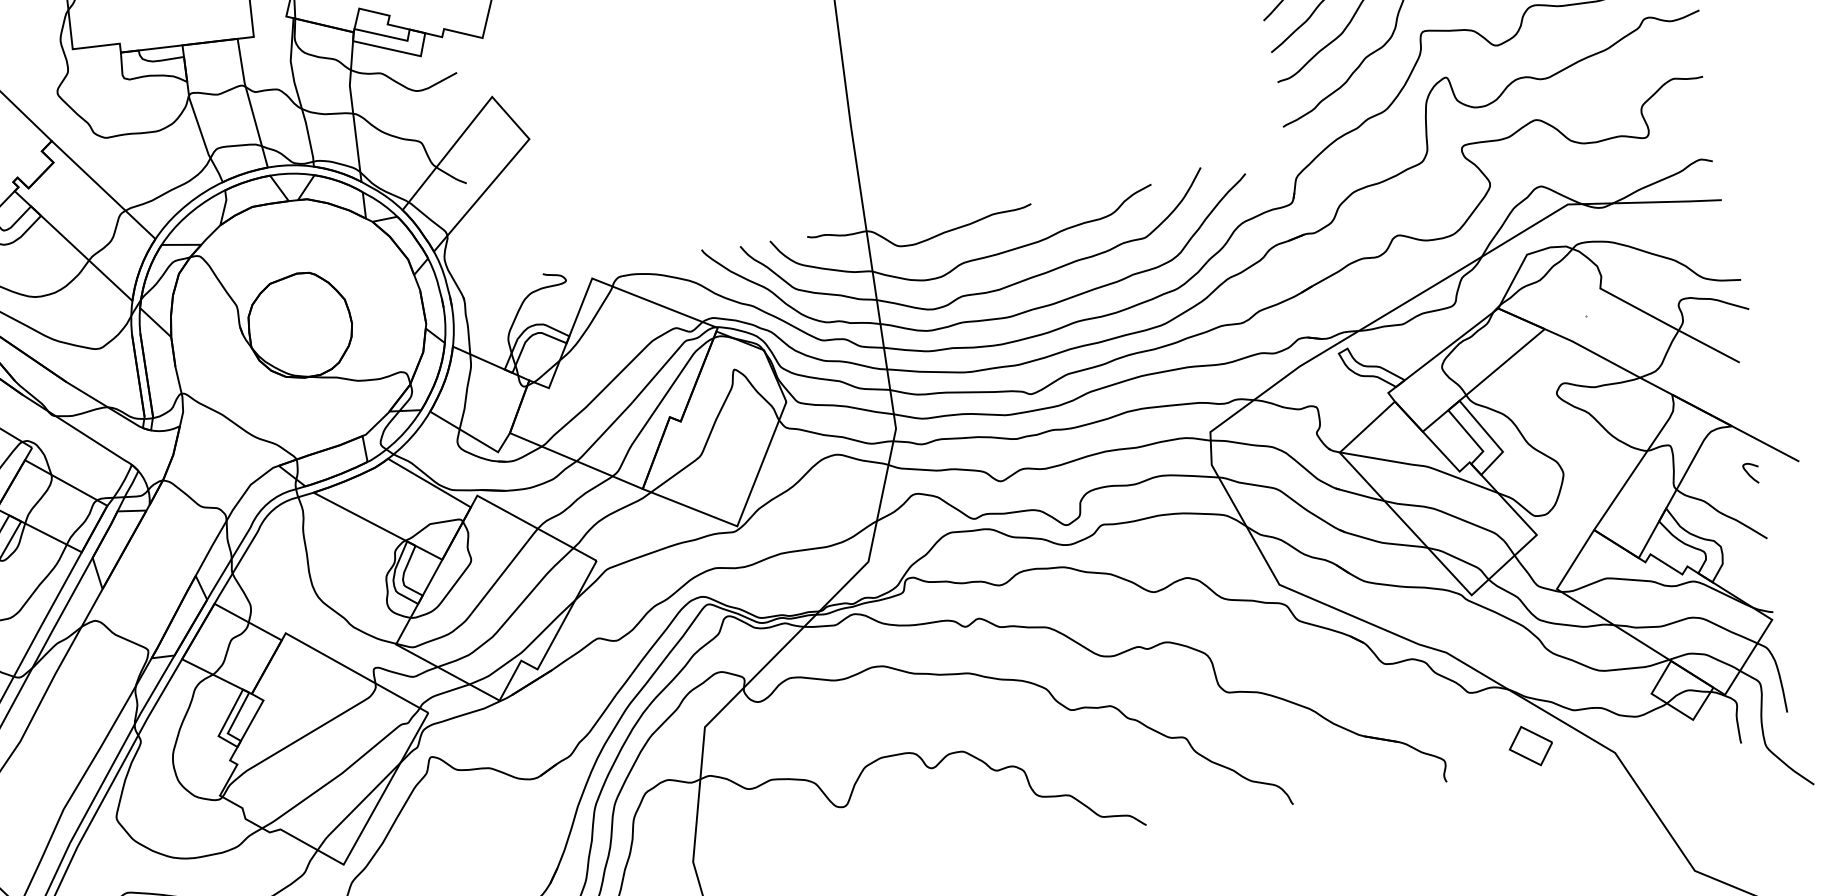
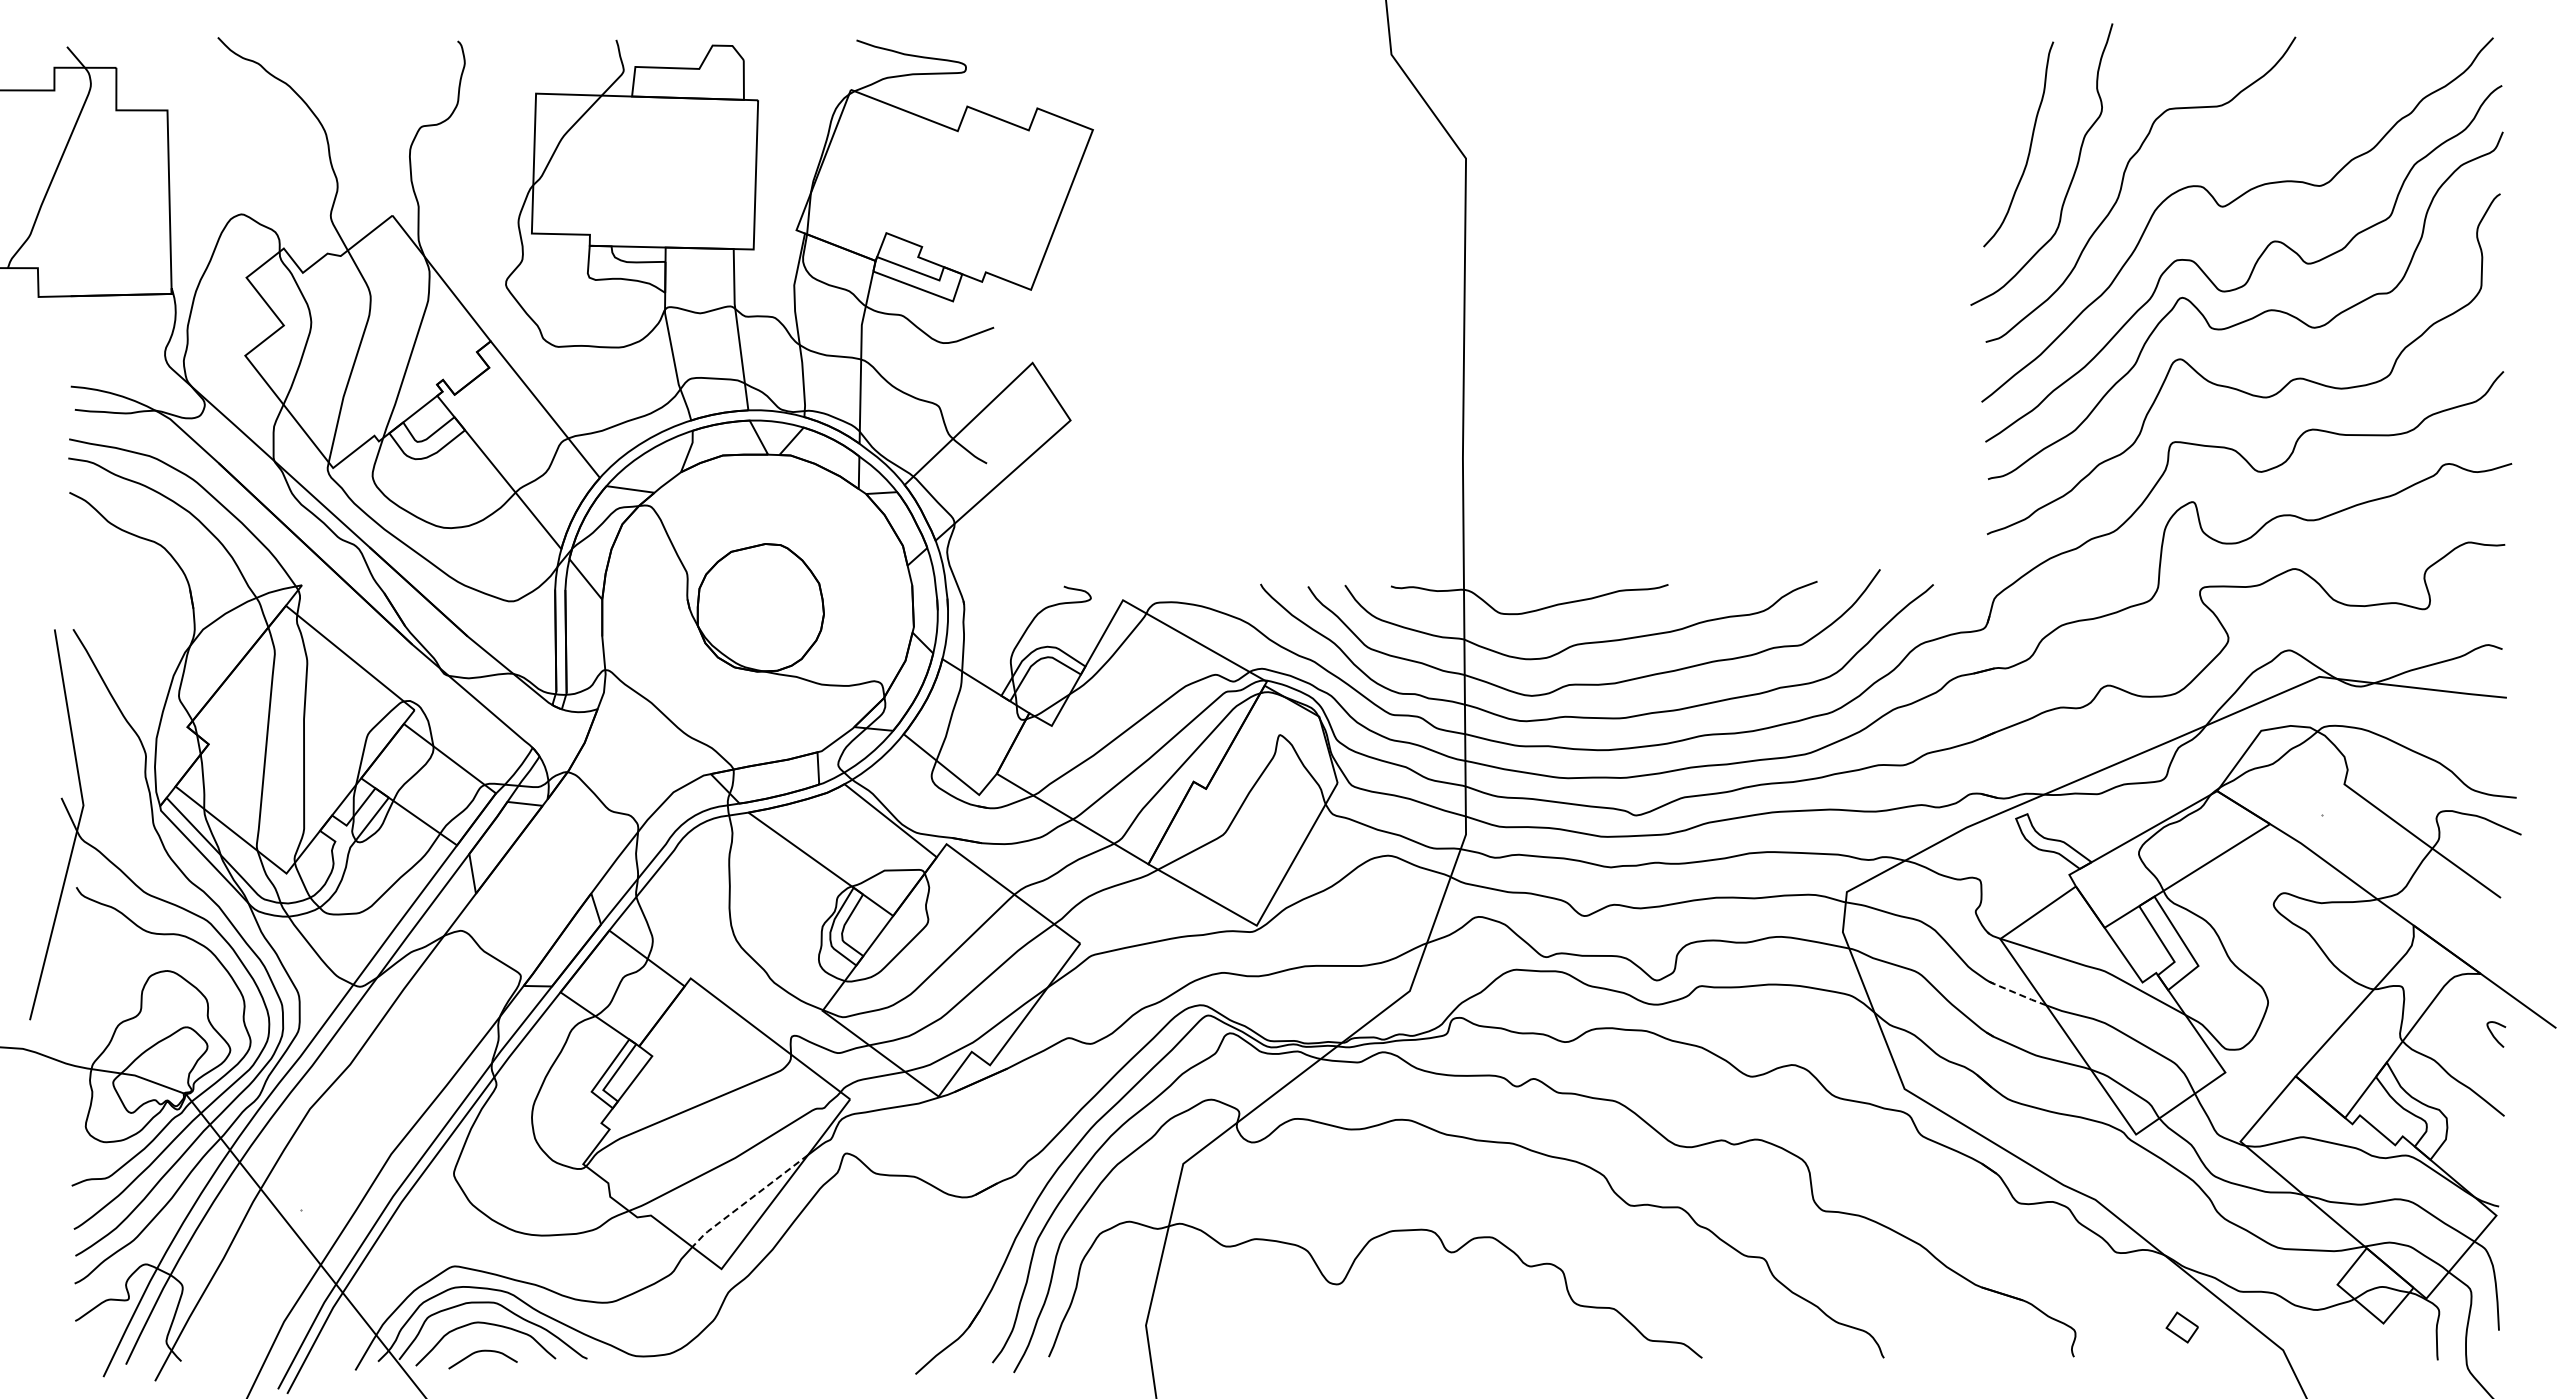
line: (1359, 494) -> (2016, 993), solid -> dashed
part: (1531, 745) -> (2182, 1327), size x0.6
line: (356, 806) -> (747, 1200), solid -> dashed

